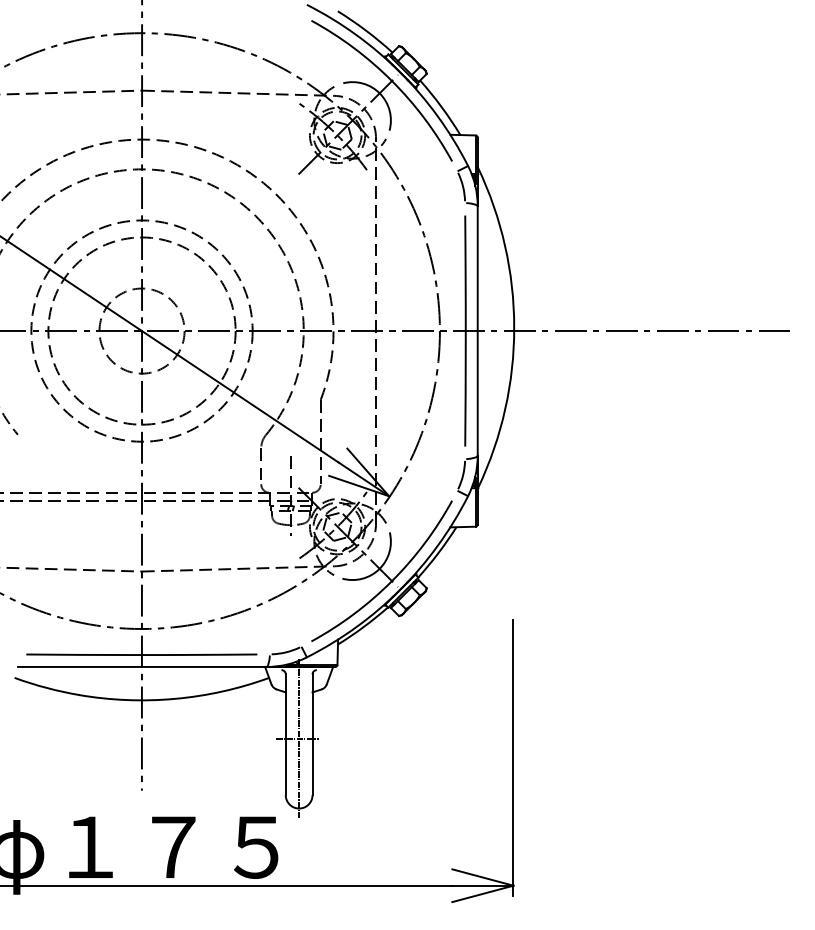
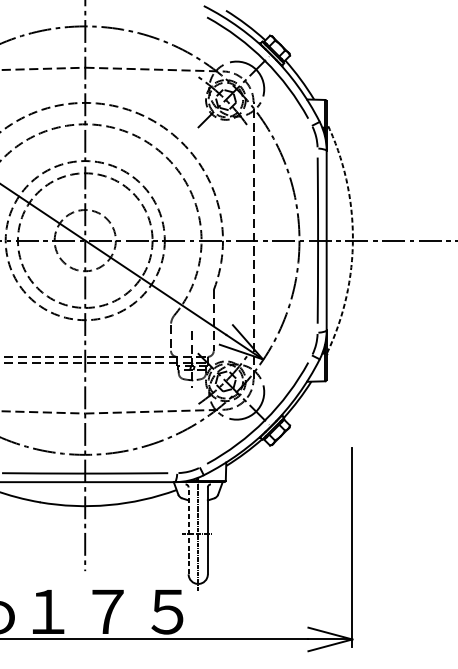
arc: (514, 327) -> (353, 238), solid -> dashed
line: (285, 734) -> (188, 530), solid -> dashed

